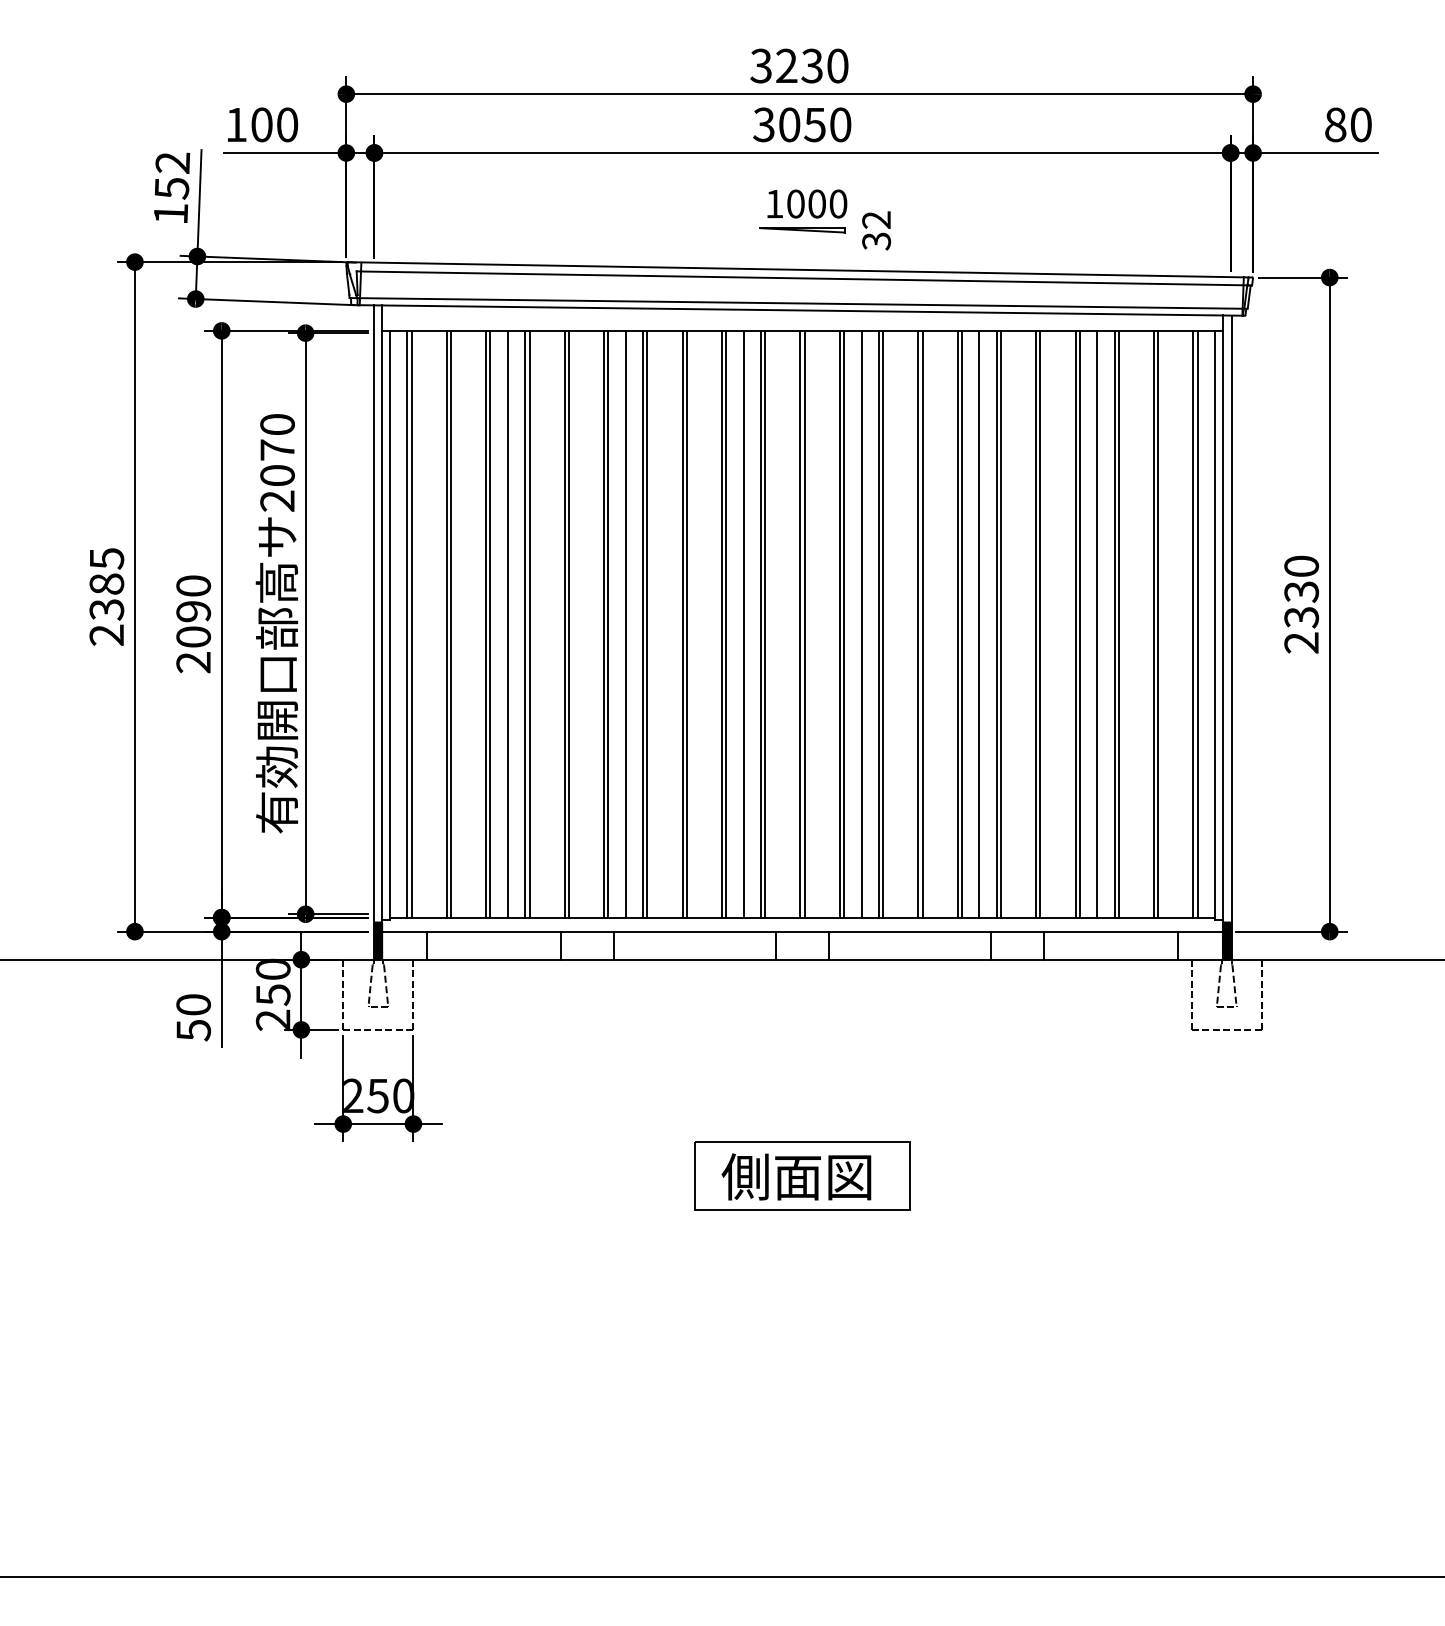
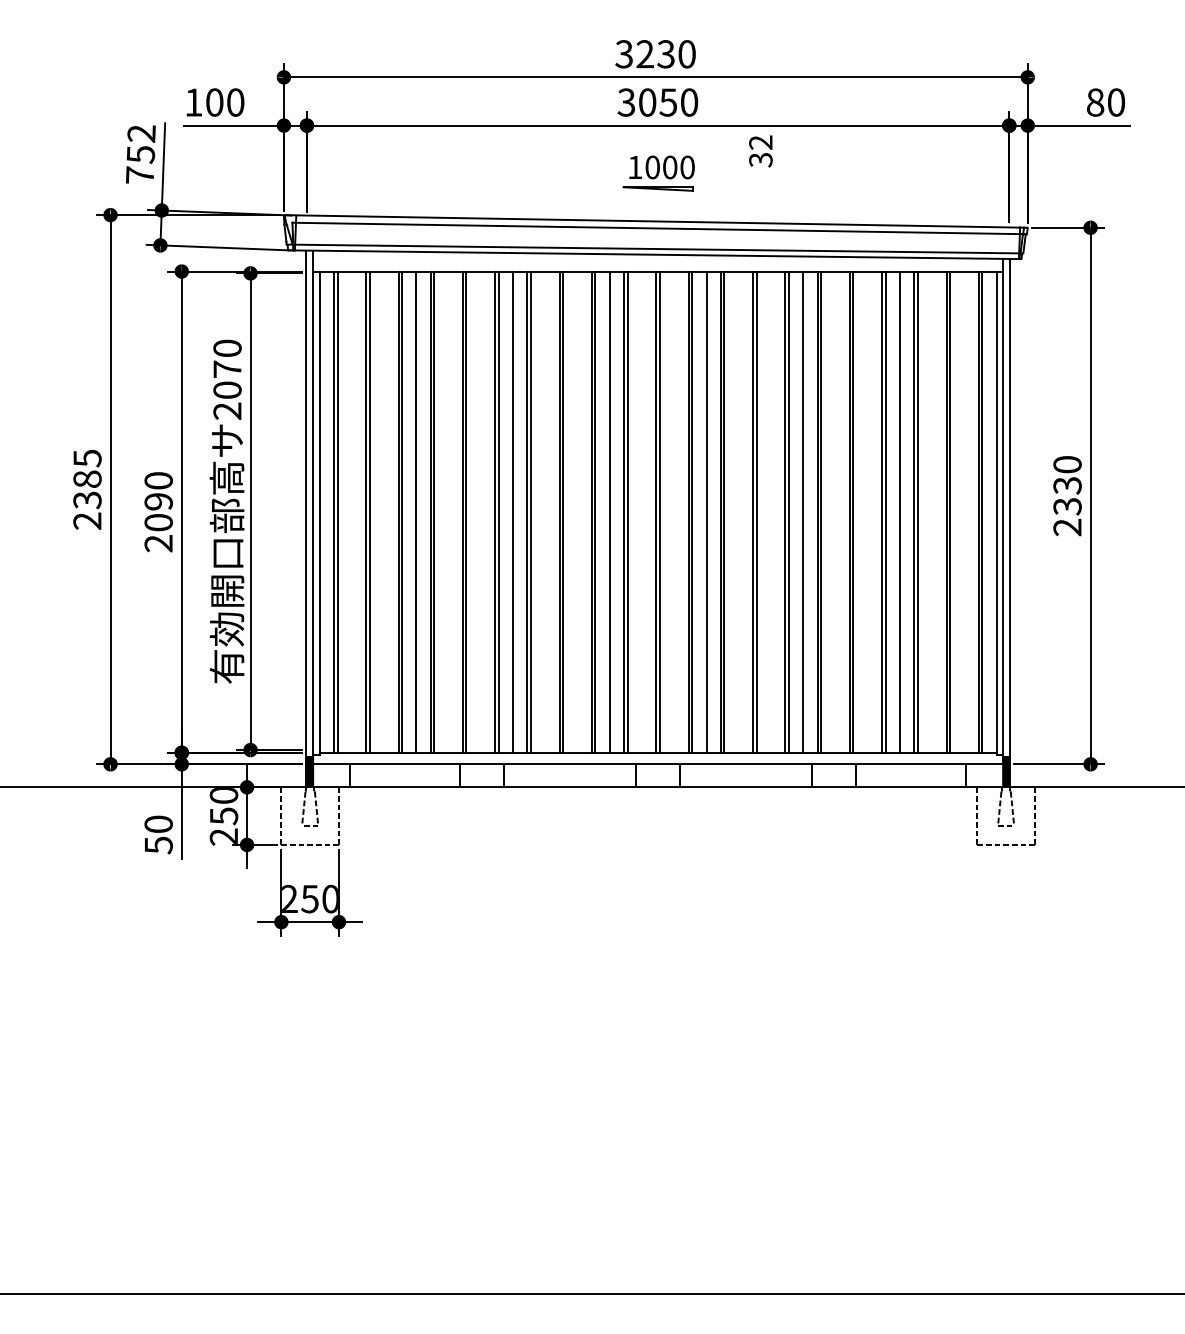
text: (171, 212) -> (140, 174), 152 -> 752
text: (876, 230) -> (760, 151), moved
part: (801, 1175) -> (657, 964), removed

